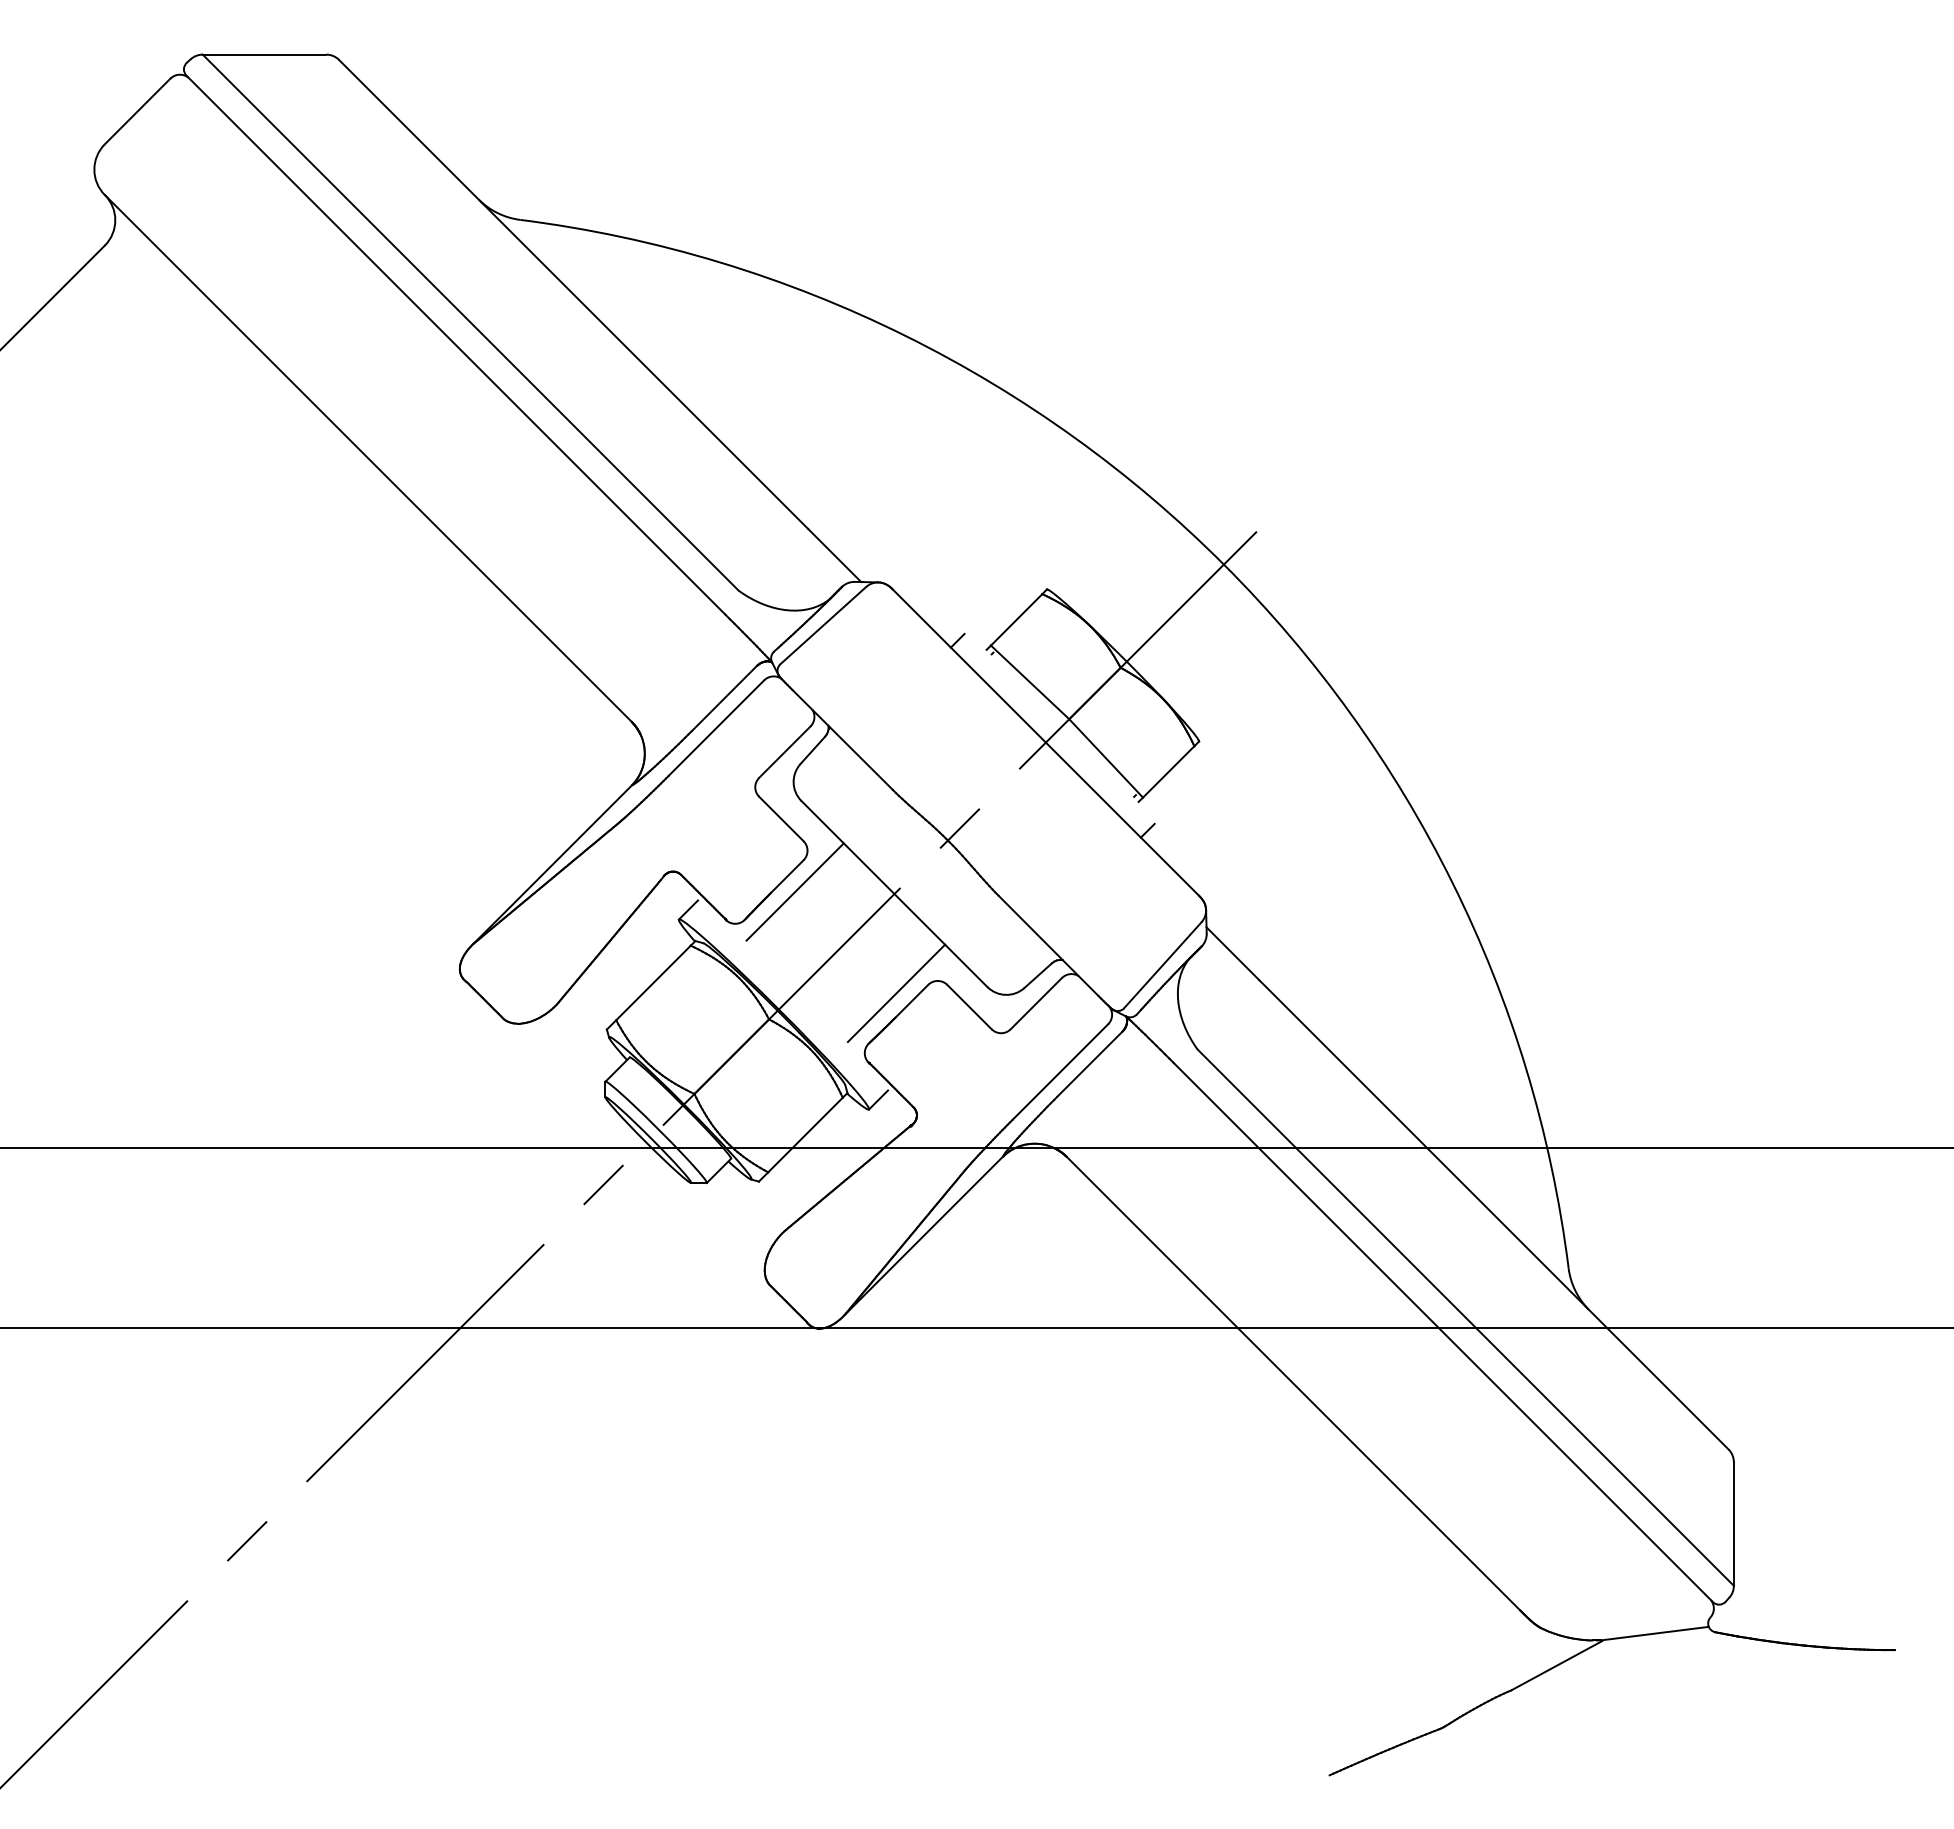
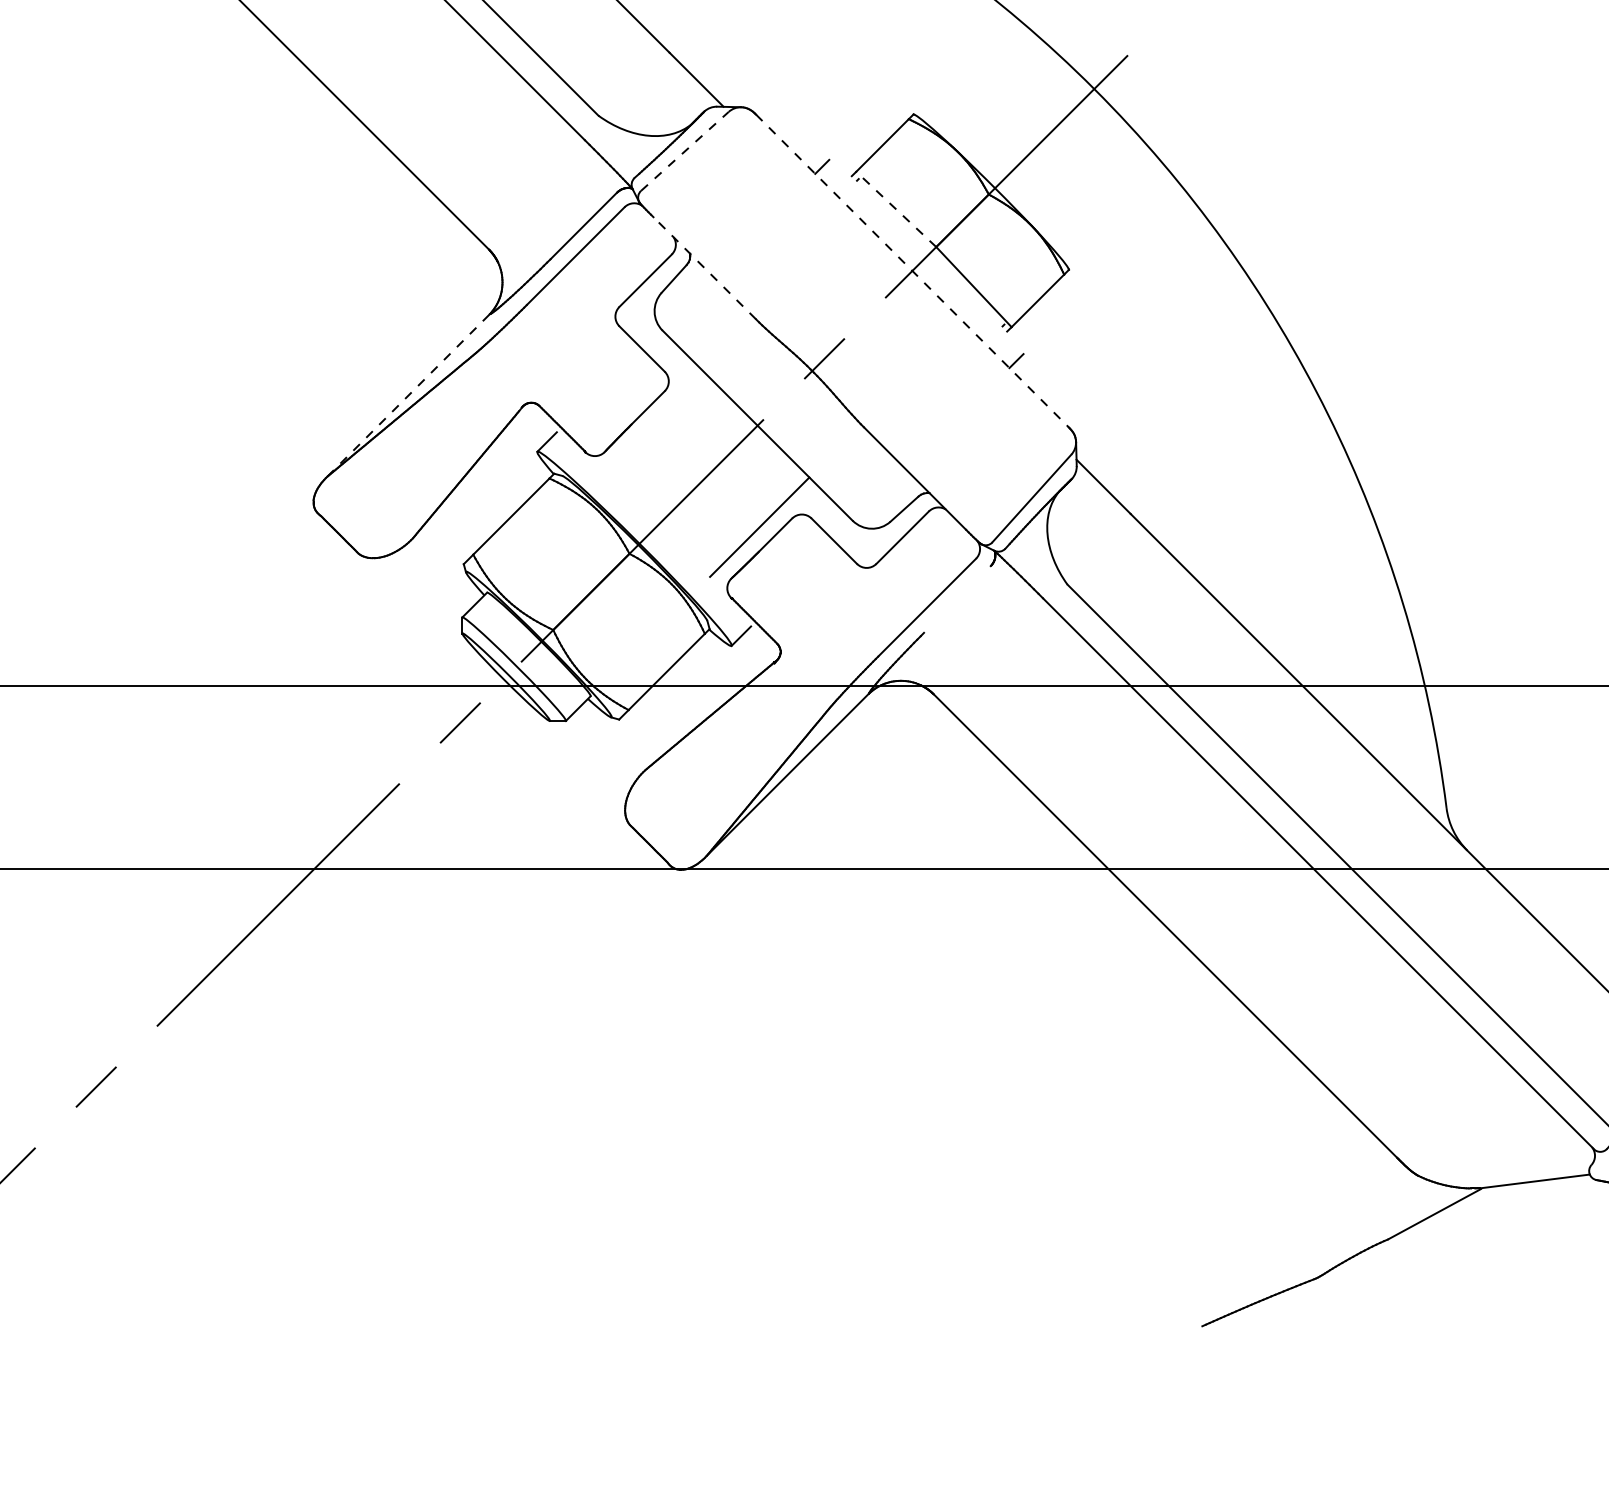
line: (823, 625) -> (685, 151), solid -> dashed
line: (1030, 682) -> (896, 209), solid -> dashed
line: (842, 740) -> (704, 268), solid -> dashed
line: (1046, 742) -> (913, 270), solid -> dashed
line: (553, 864) -> (409, 395), solid -> dashed
line: (794, 891) -> (655, 423), removed
line: (1089, 1063) -> (956, 598), removed

